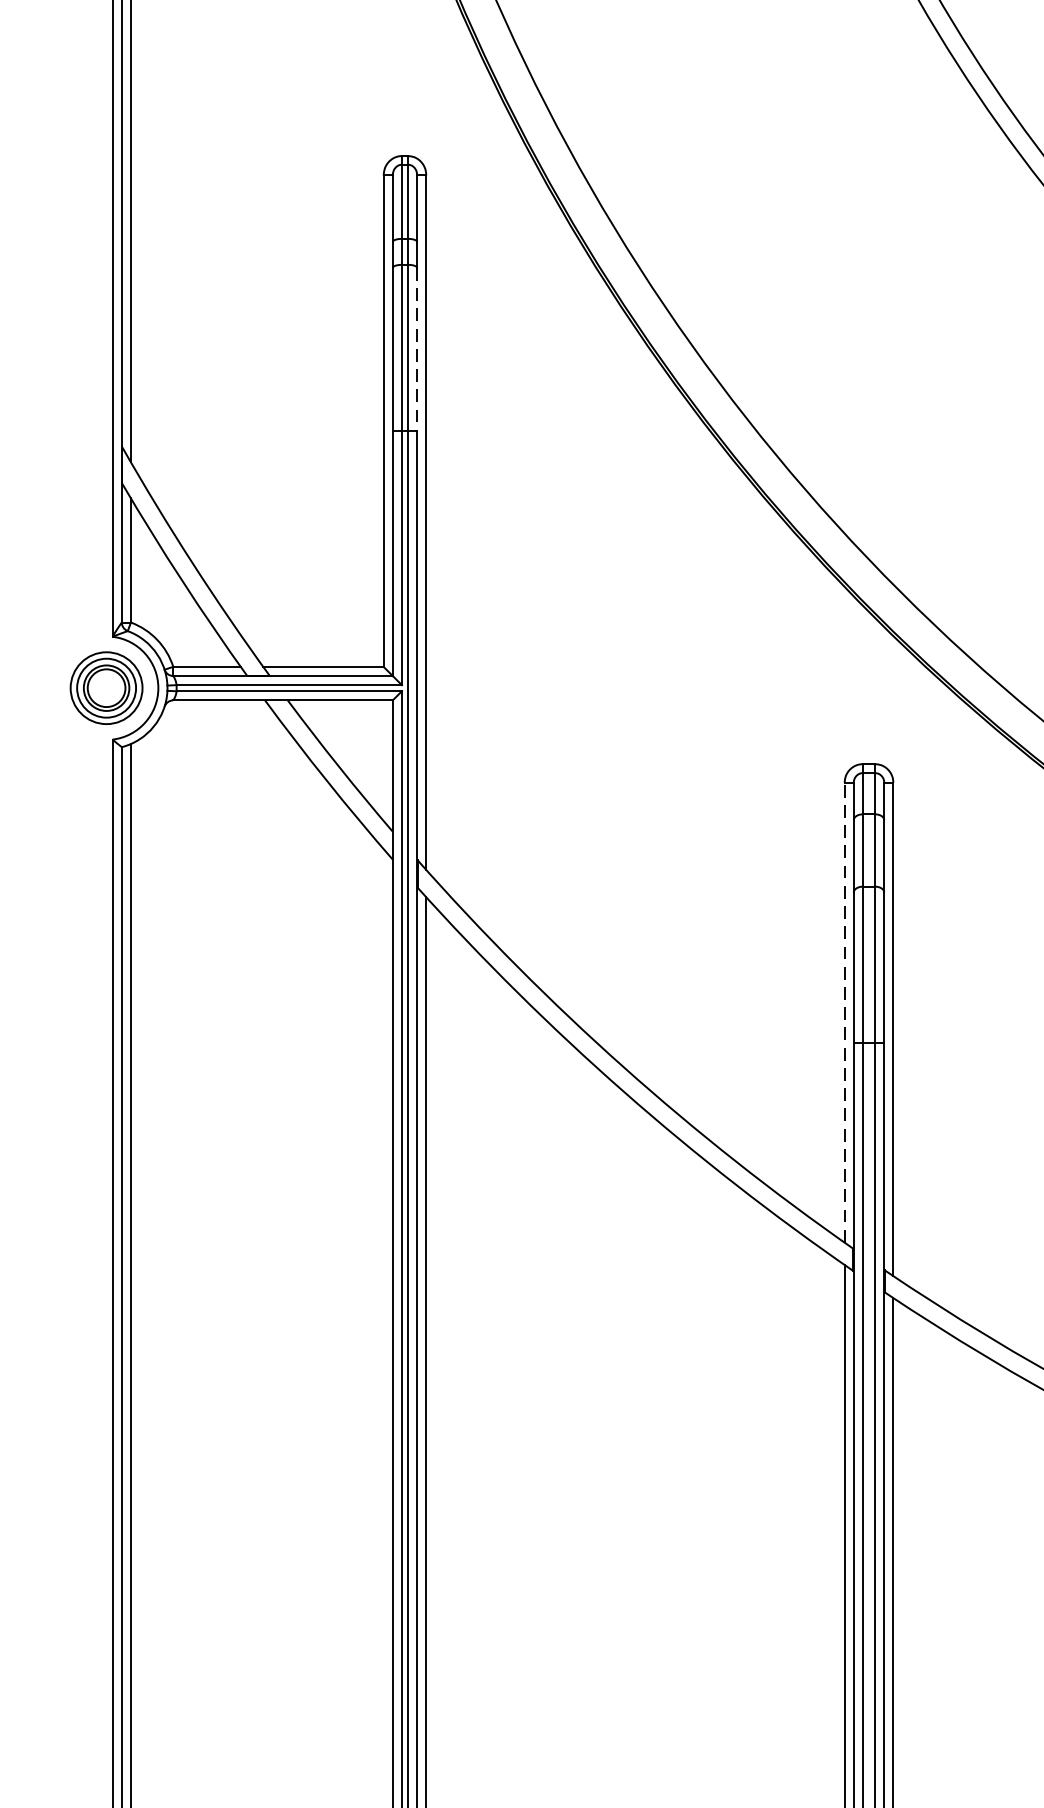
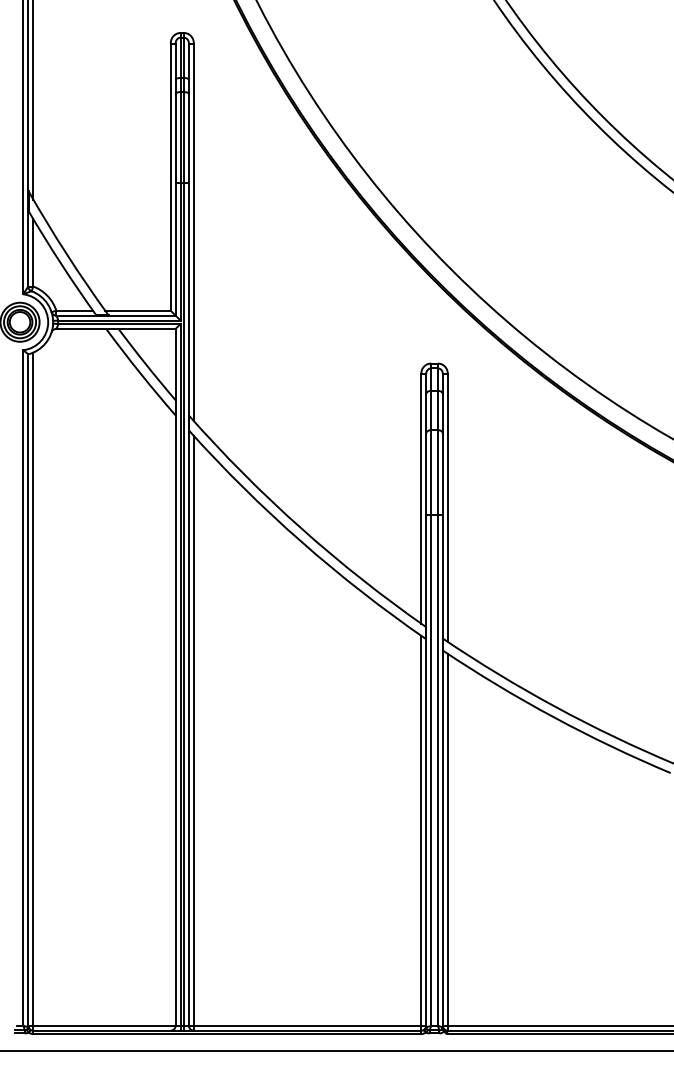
line: (416, 350) -> (188, 138), dashed -> solid
line: (845, 1012) -> (421, 498), dashed -> solid

